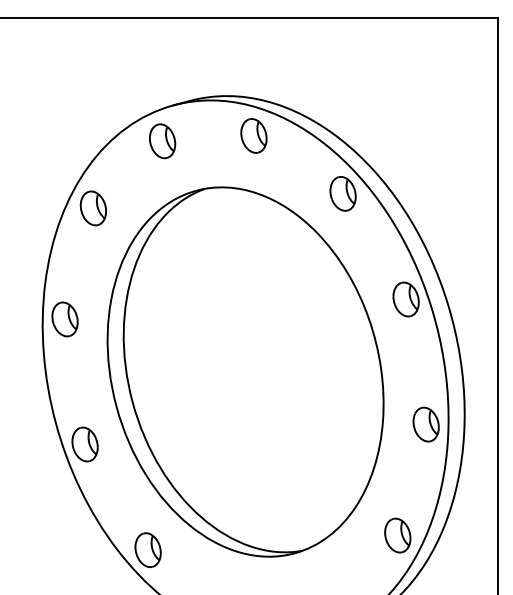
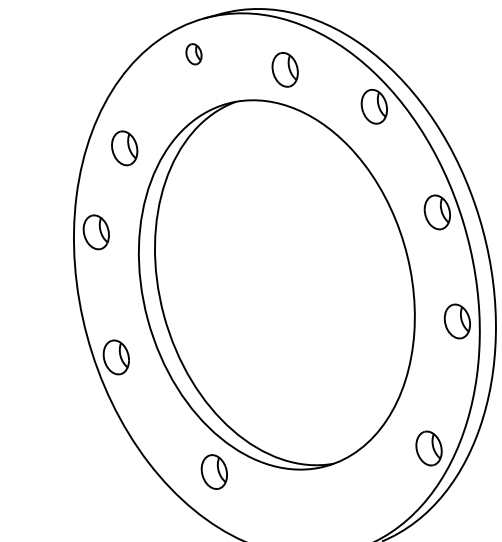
part: (253, 135) -> (284, 69), moved
part: (162, 141) -> (193, 54), size x0.6
part: (92, 208) -> (123, 148), moved
part: (425, 424) -> (456, 321), moved
part: (147, 549) -> (213, 471), moved

